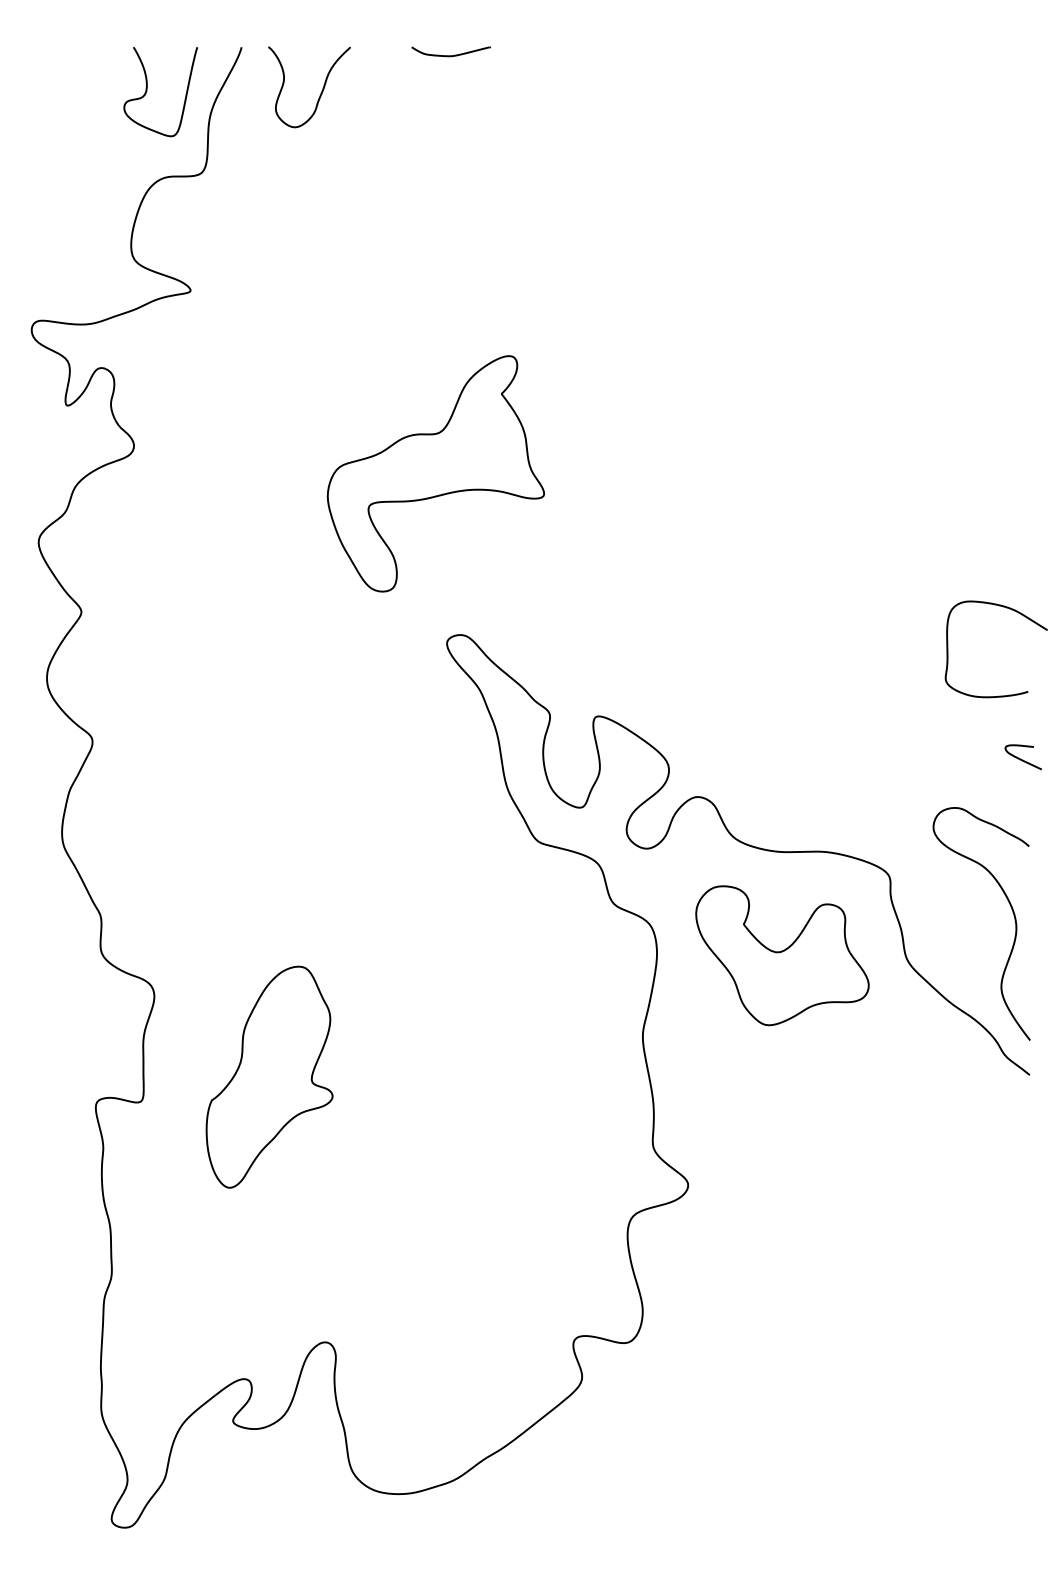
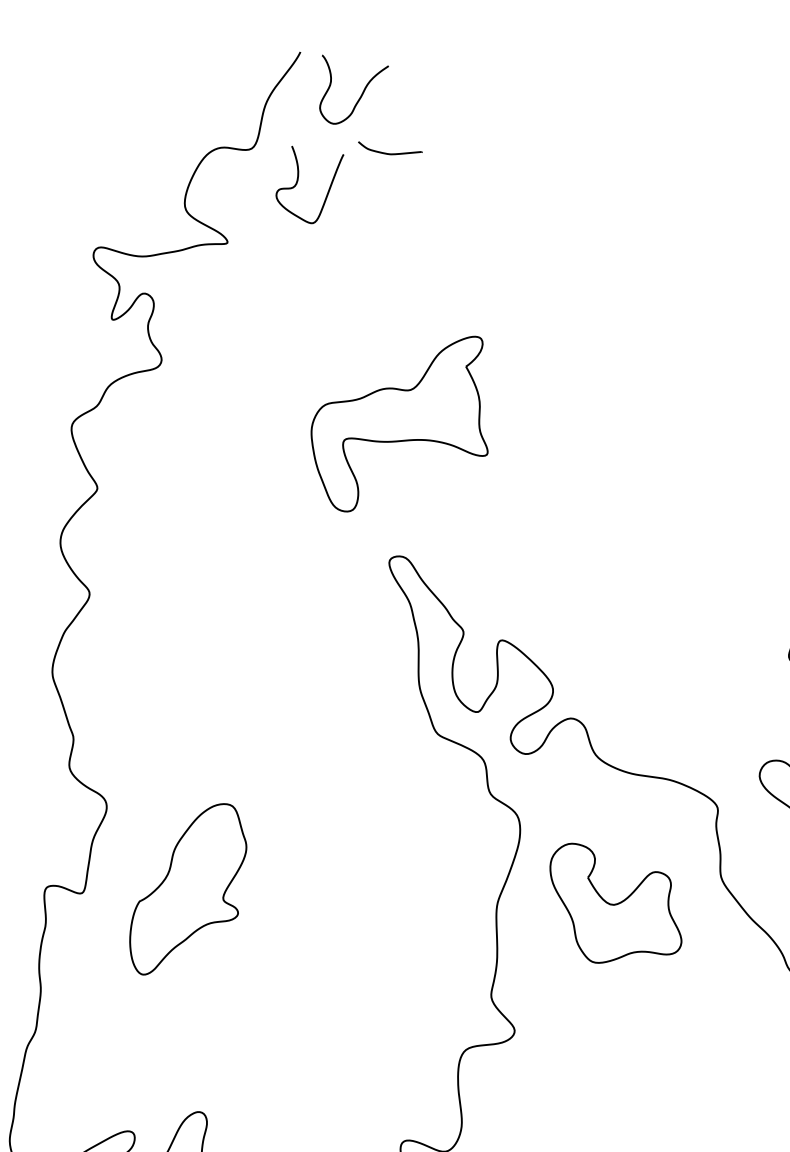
part: (450, 51) -> (389, 150), moved
curve: (147, 91) -> (297, 183), moved
part: (782, 955) -> (615, 907), moved

